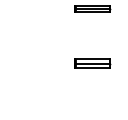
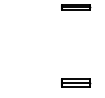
part: (93, 63) -> (76, 82), moved

